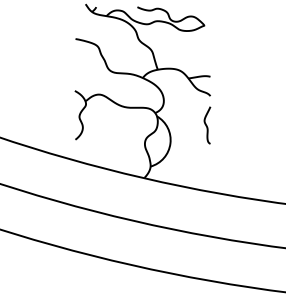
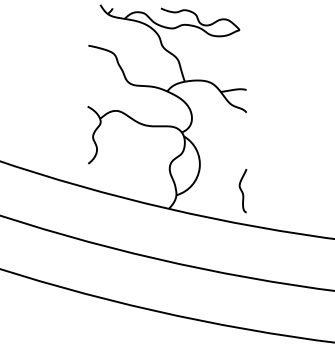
curve: (206, 125) -> (242, 191), moved

